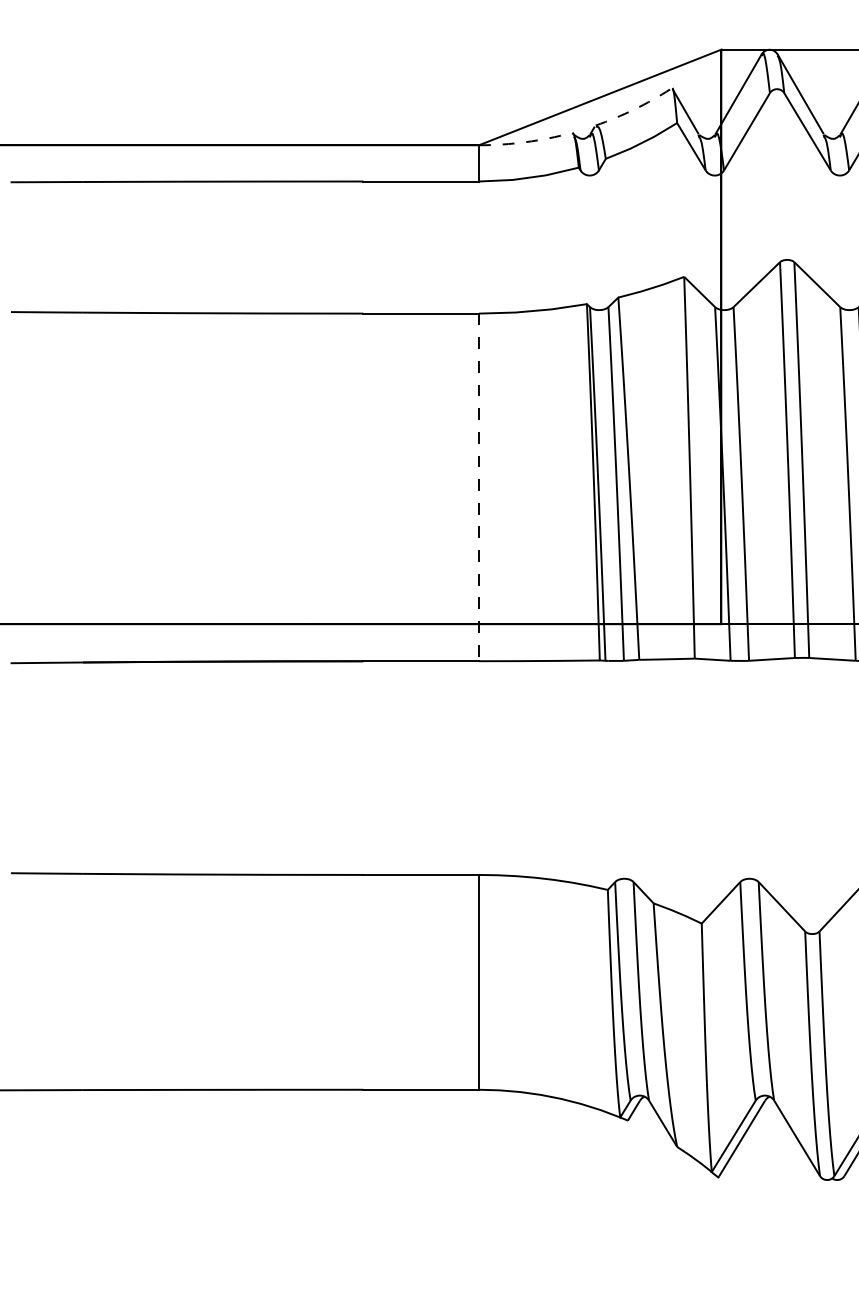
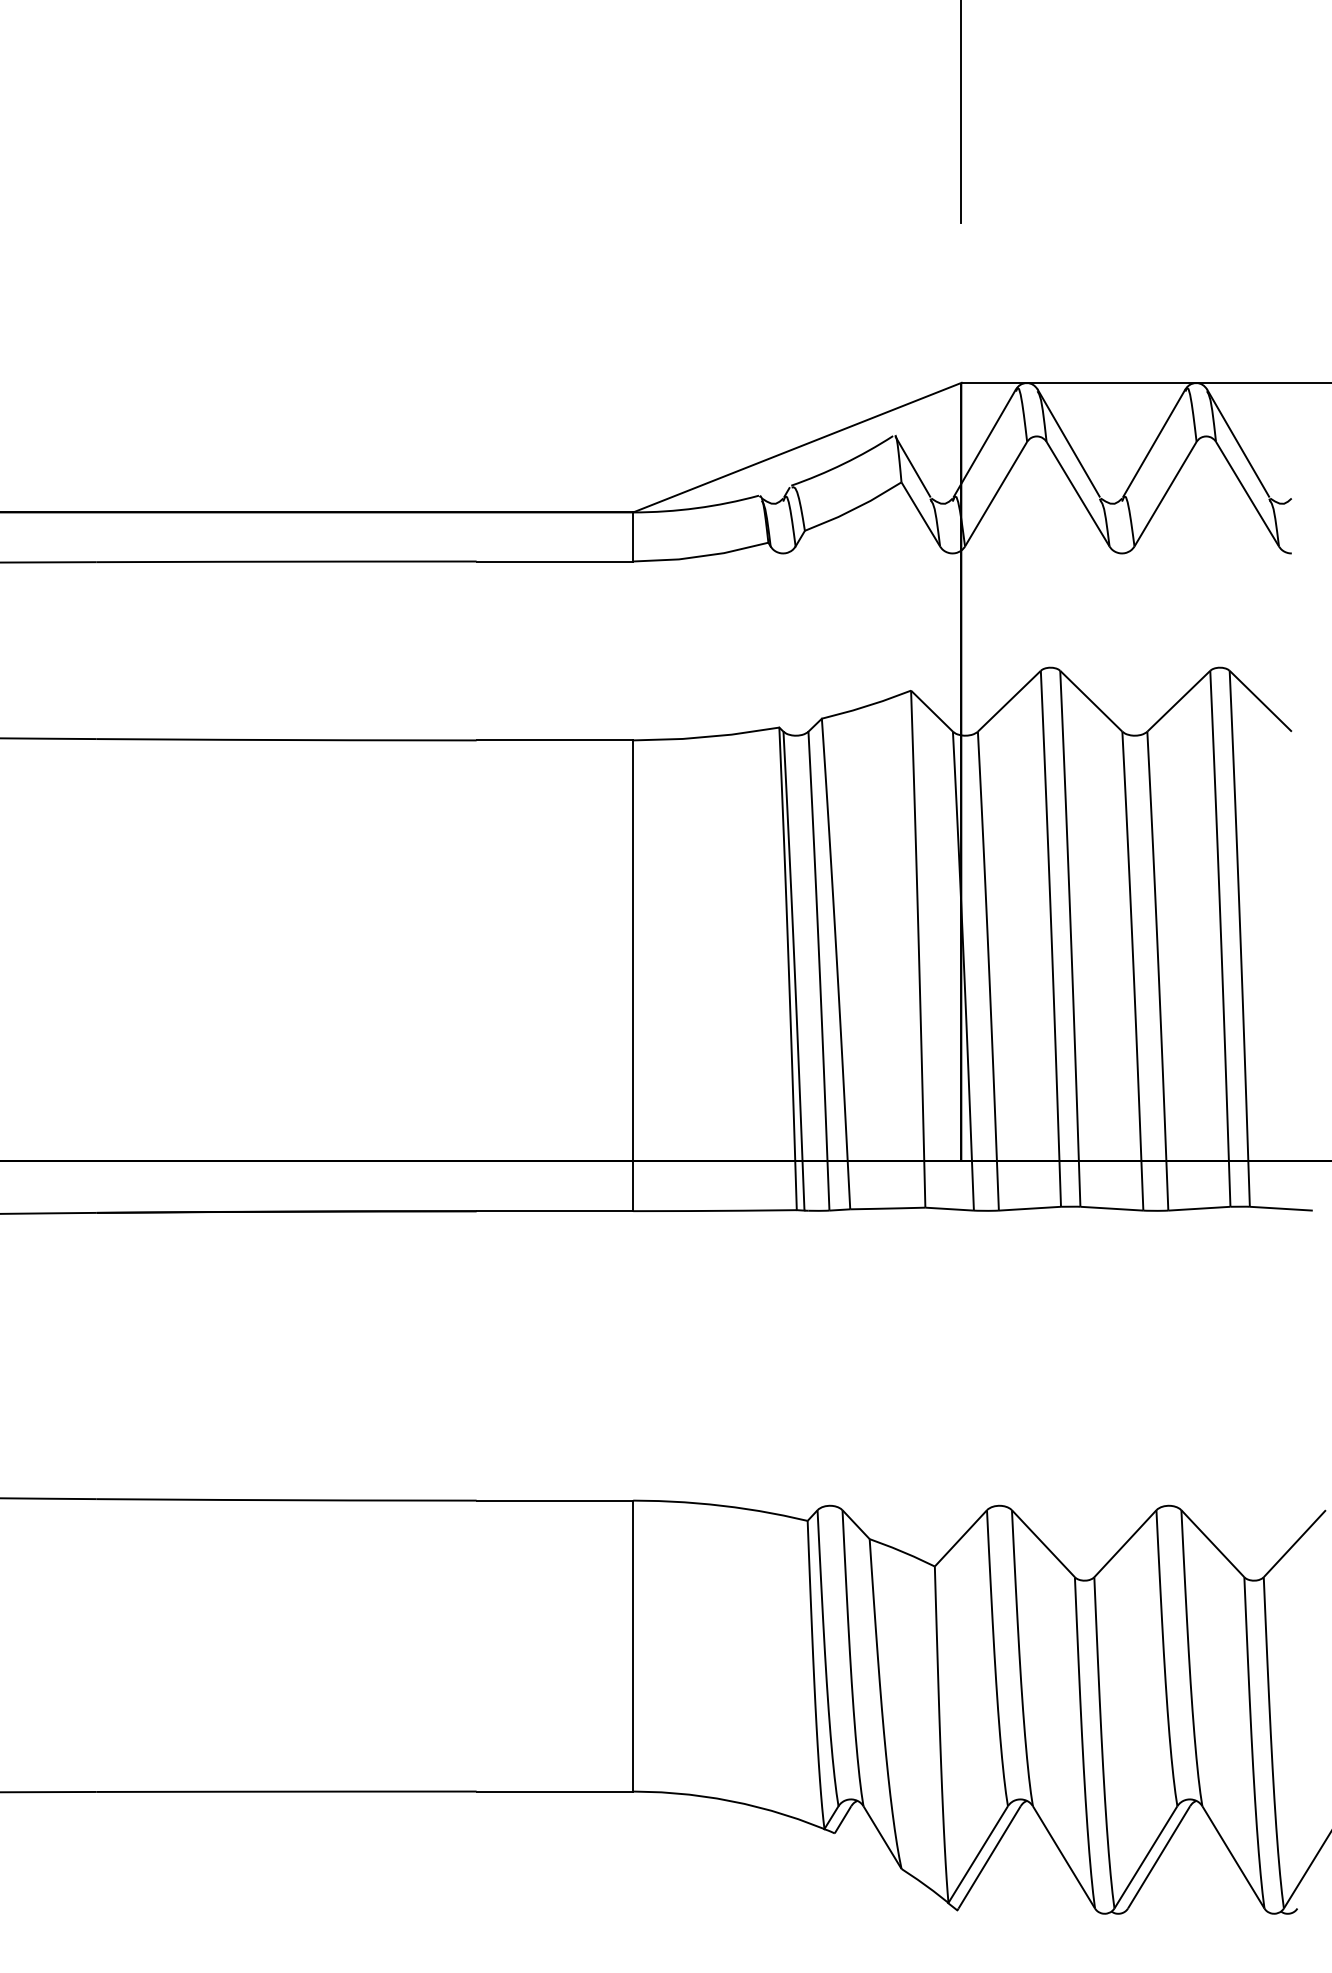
arc: (634, 109) -> (843, 463), dashed -> solid
arc: (525, 142) -> (696, 508), dashed -> solid
line: (479, 487) -> (633, 976), dashed -> solid

